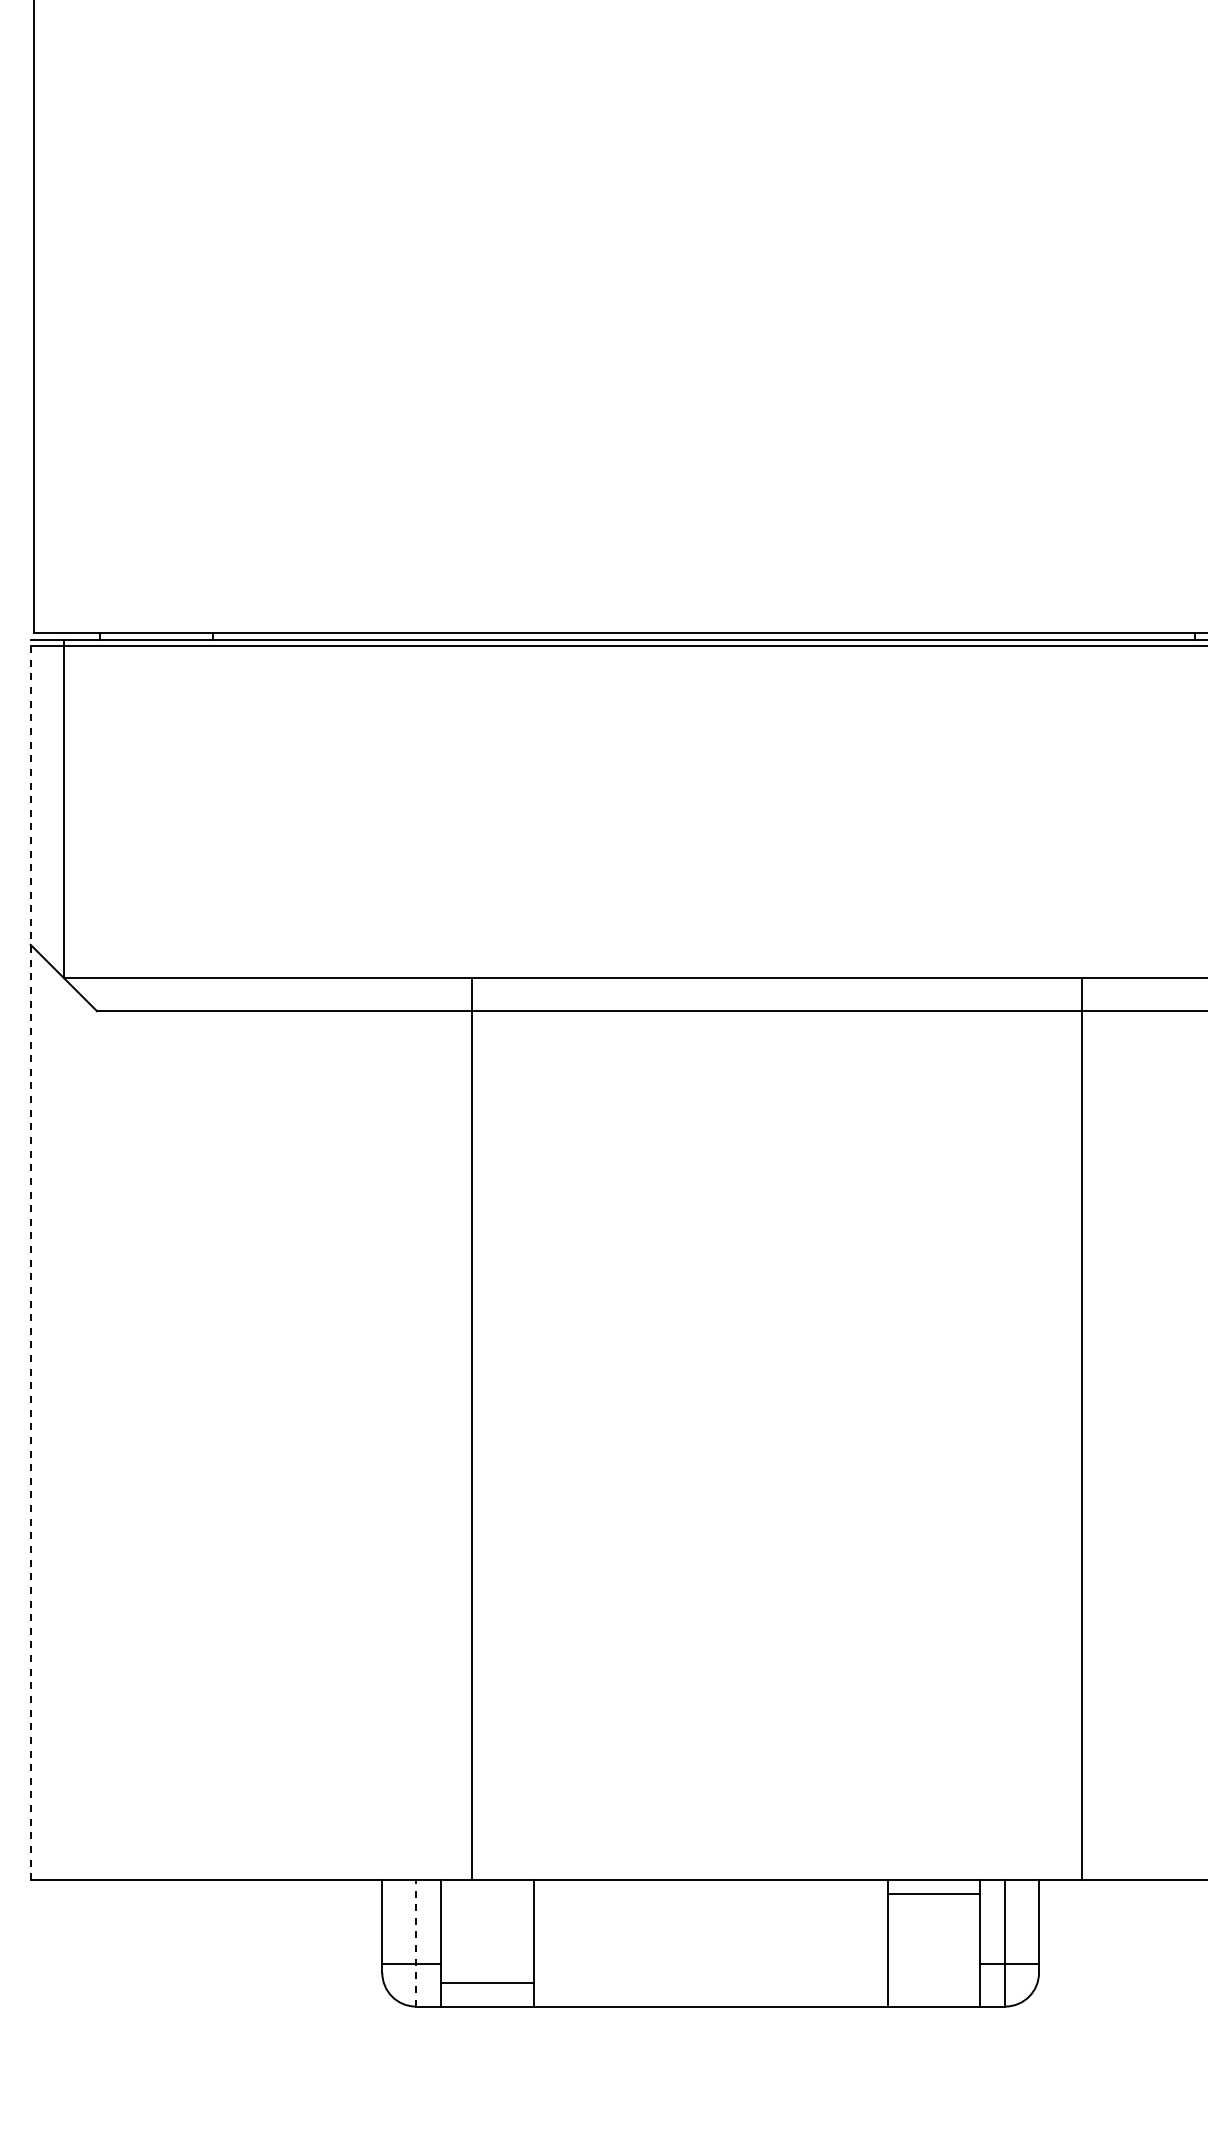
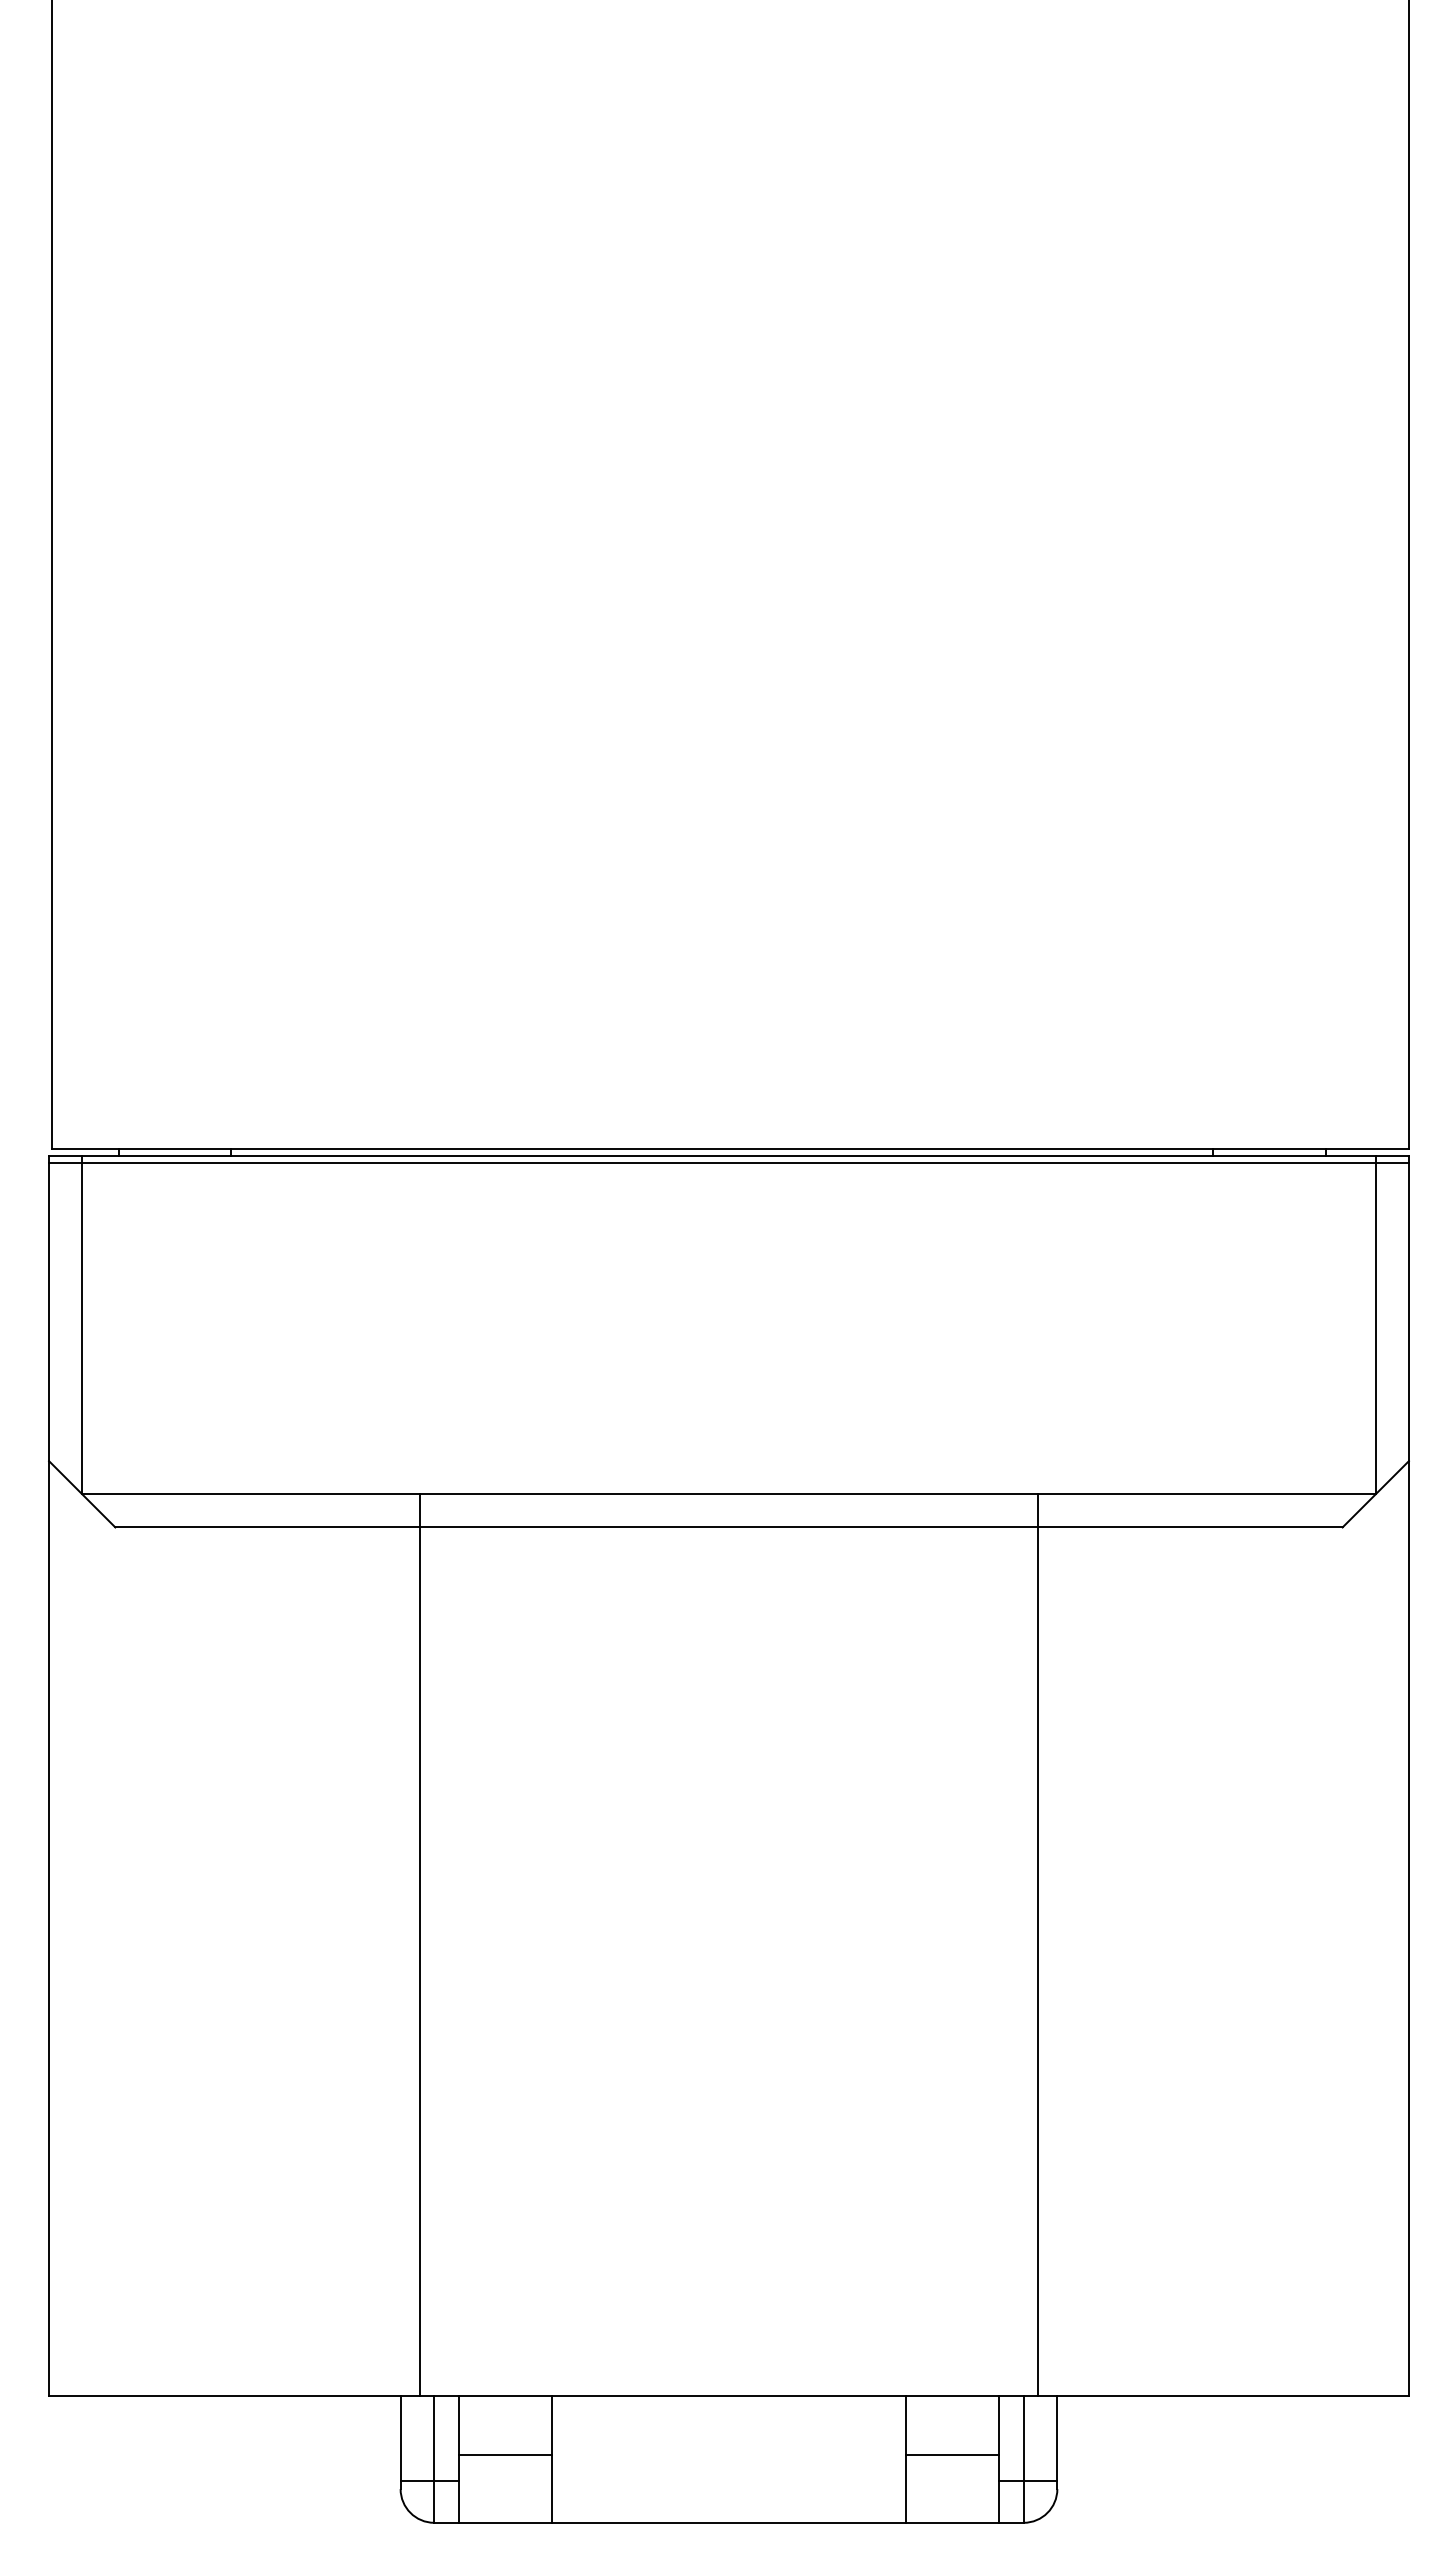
line: (31, 1259) -> (49, 1775), dashed -> solid
line: (472, 1429) -> (419, 1945), moved
line: (1082, 1429) -> (1038, 1945), moved
line: (933, 1894) -> (951, 2455), moved
line: (416, 1943) -> (434, 2459), dashed -> solid
line: (487, 1983) -> (505, 2455), moved

